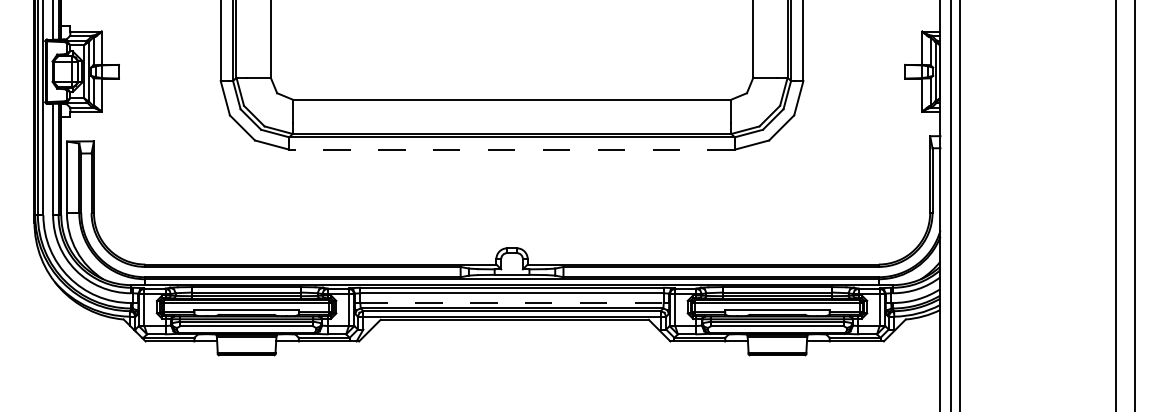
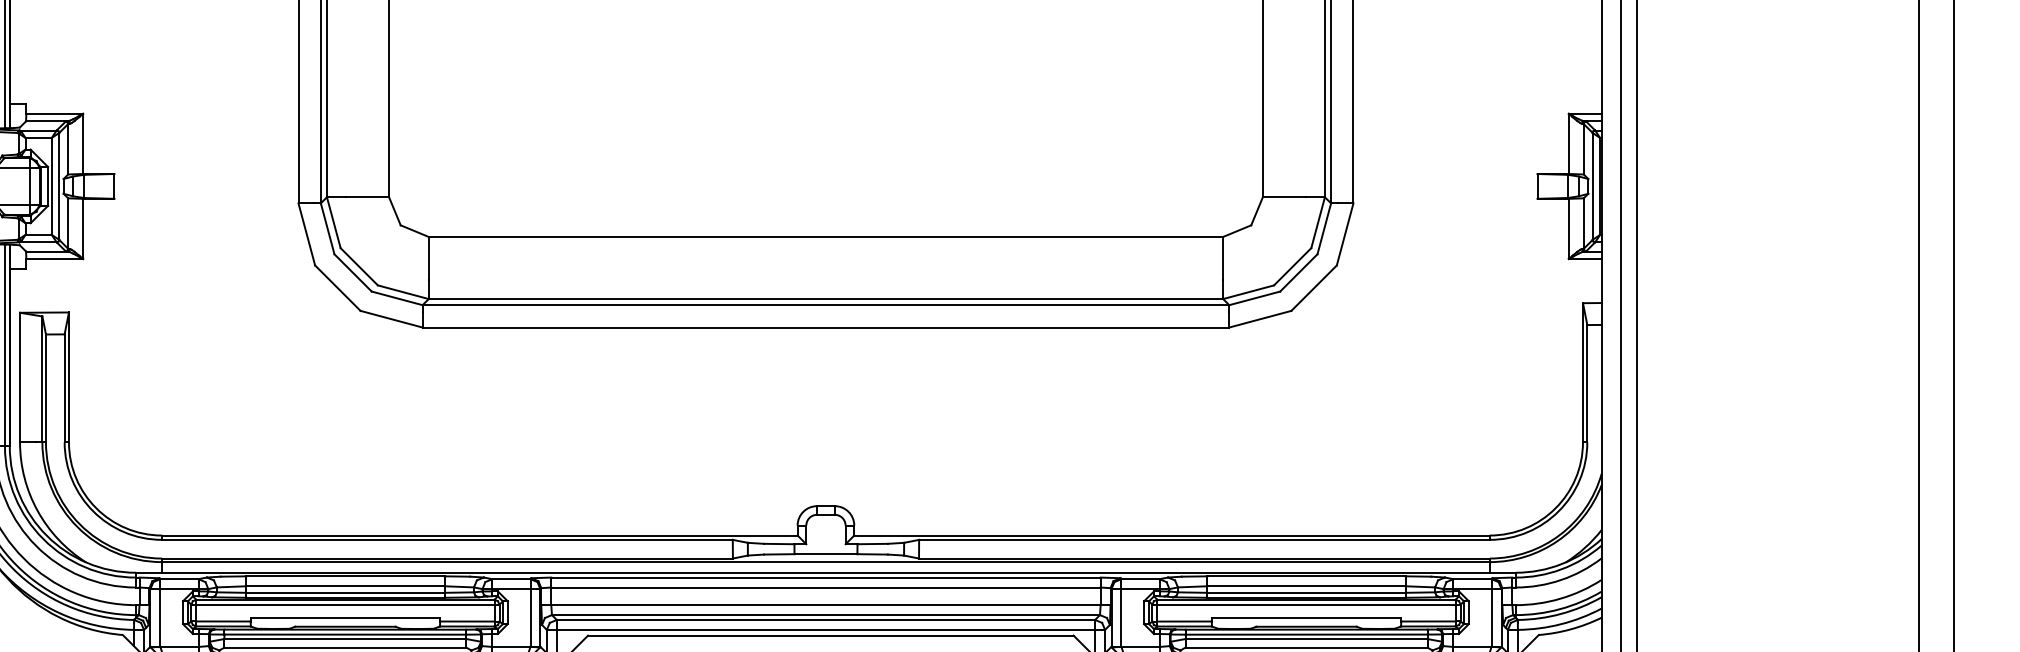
line: (512, 149) -> (826, 327), dashed -> solid
line: (512, 303) -> (826, 606), dashed -> solid

